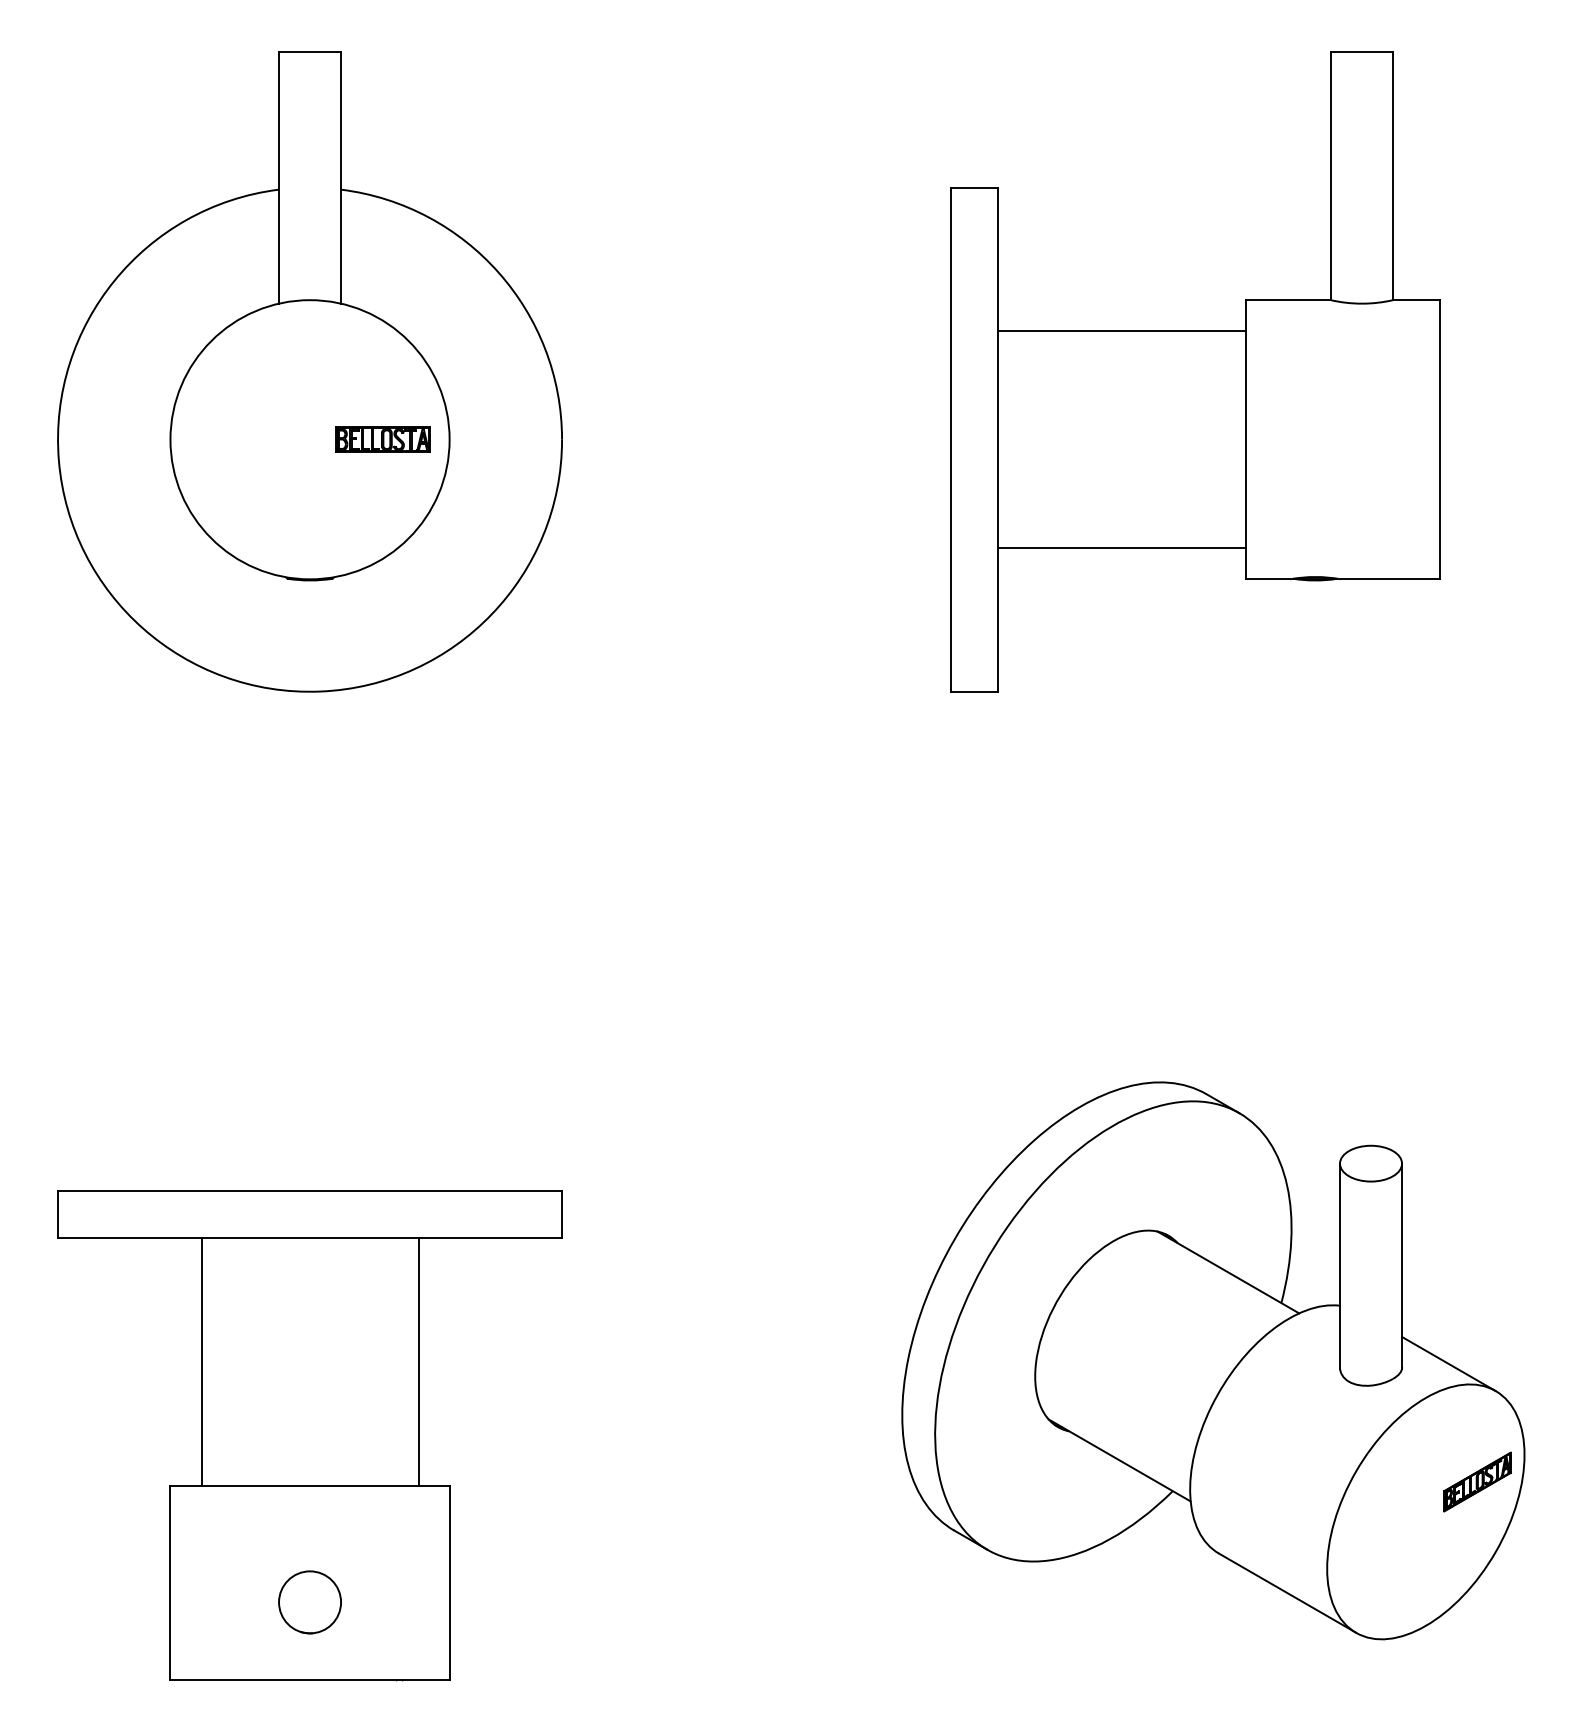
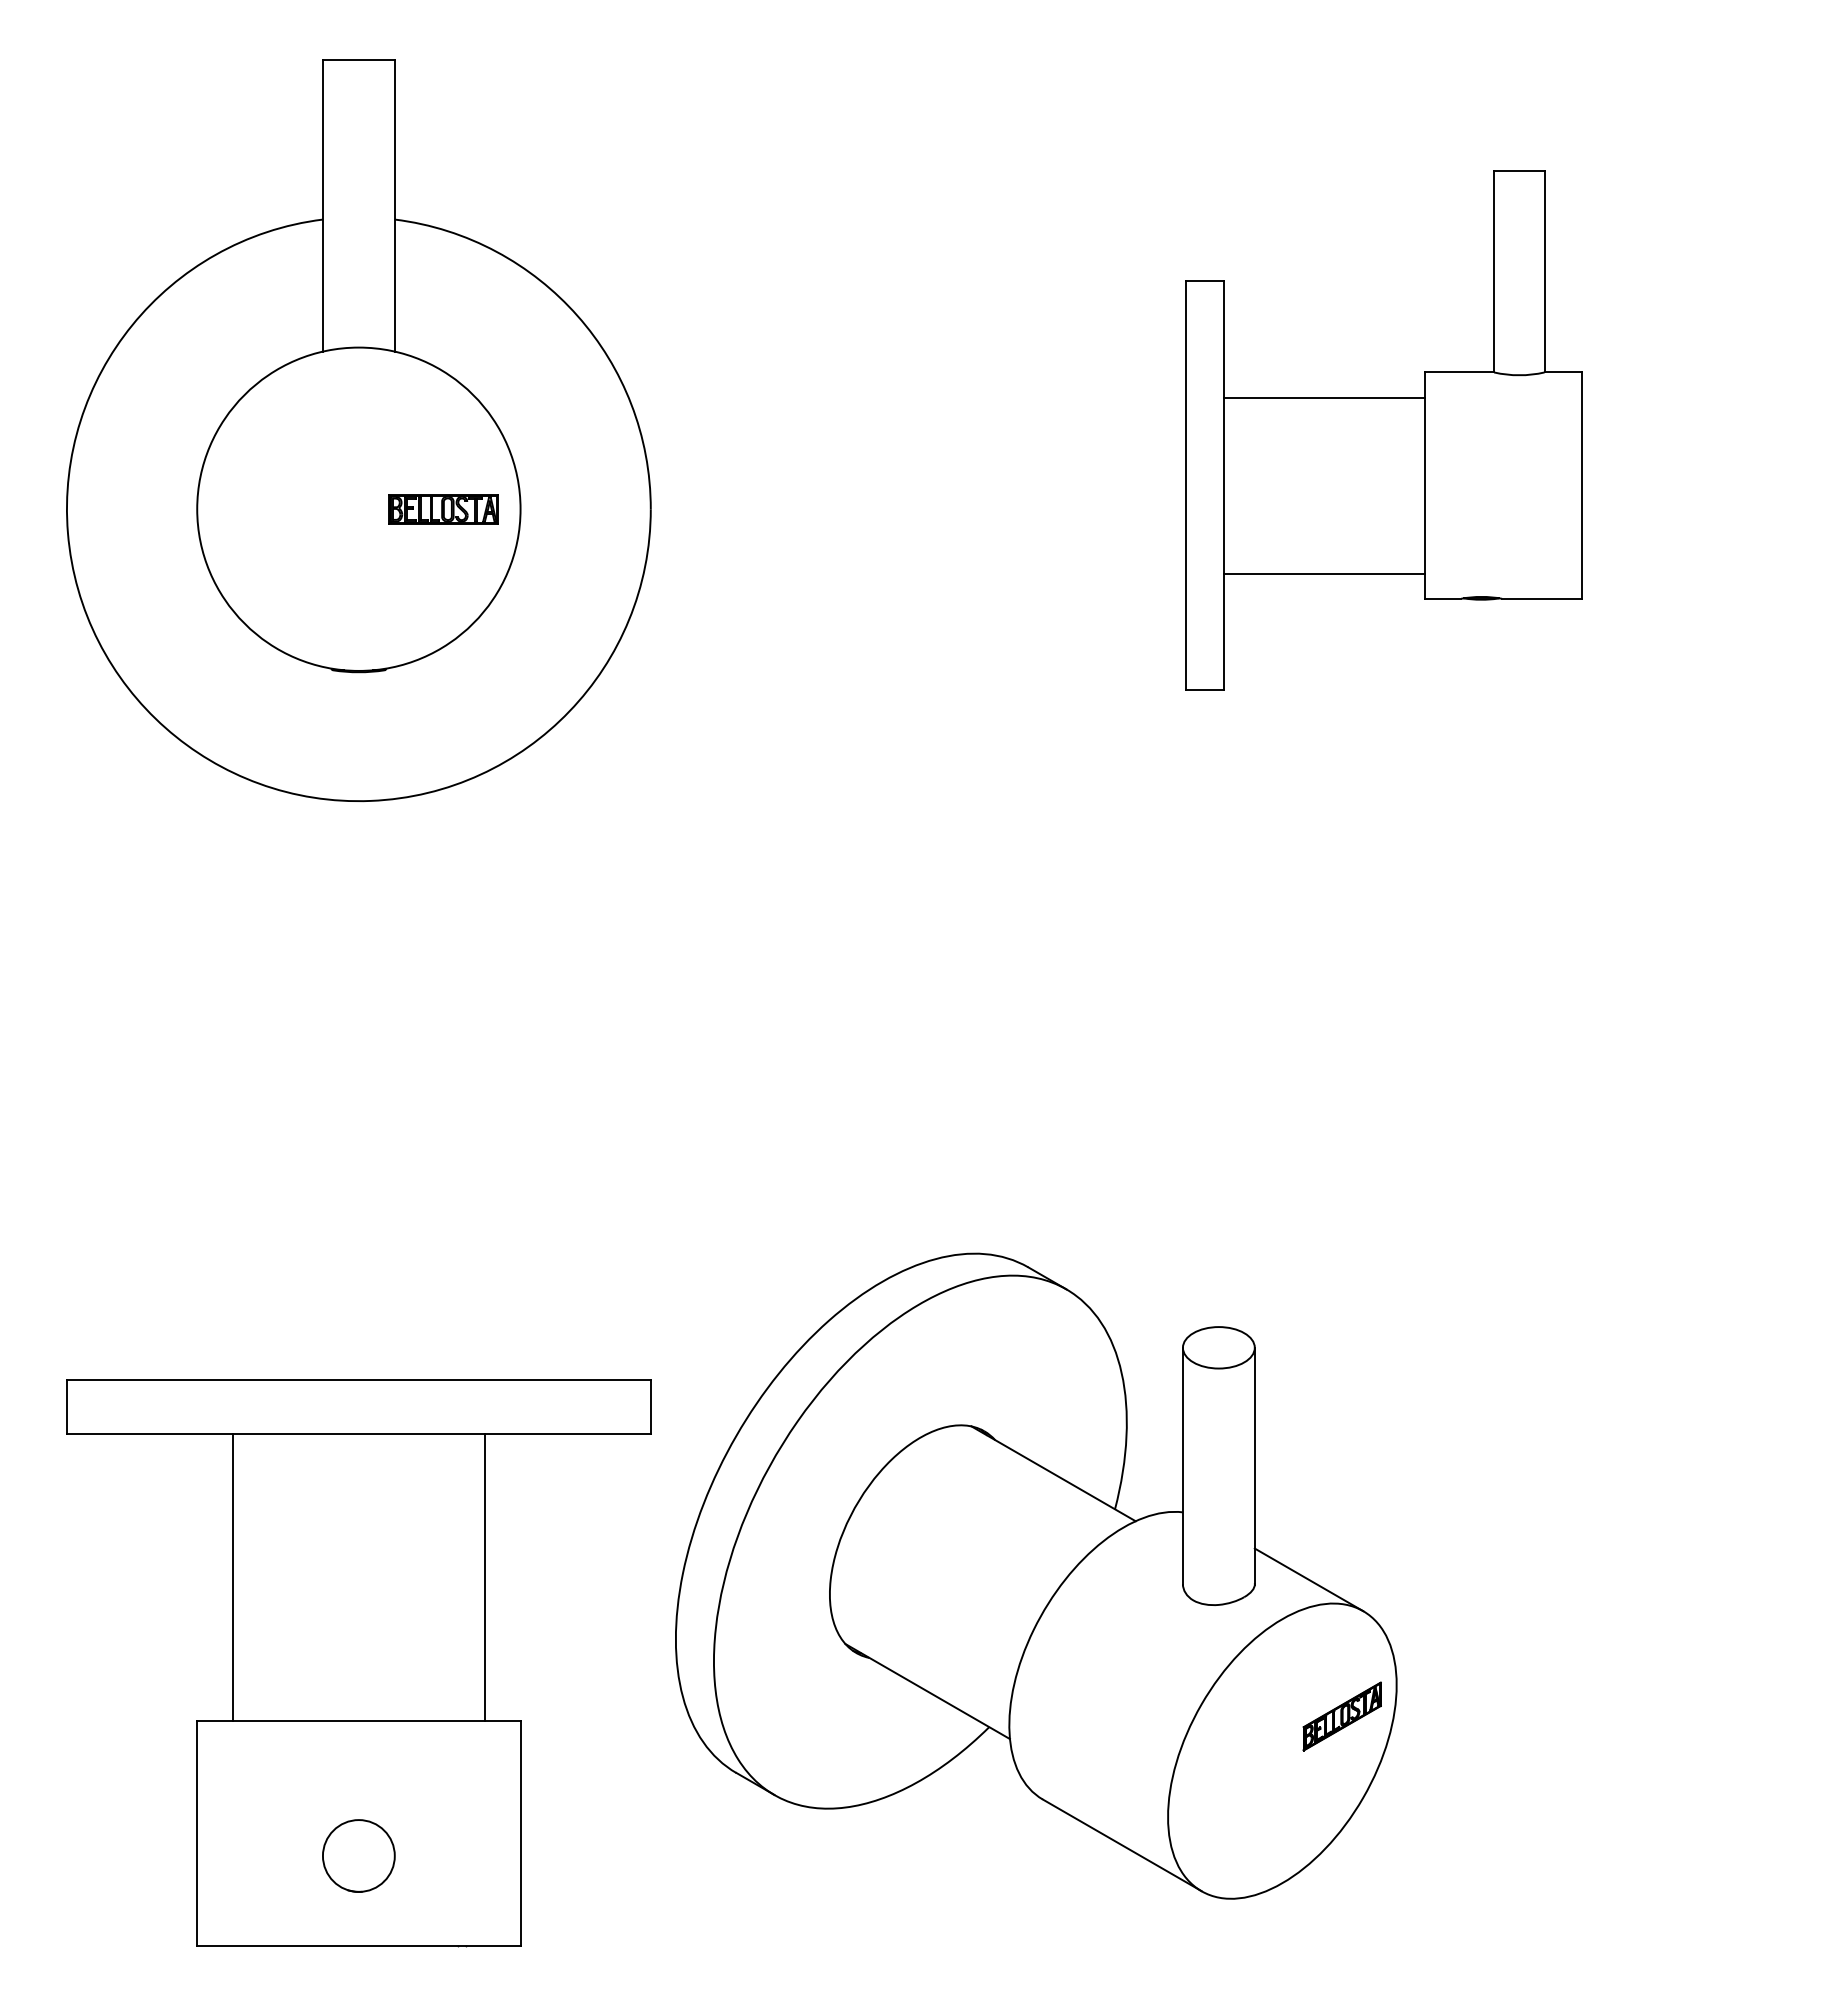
part: (1194, 371) -> (1383, 430), size x0.7
part: (1213, 1360) -> (1036, 1575), moved

